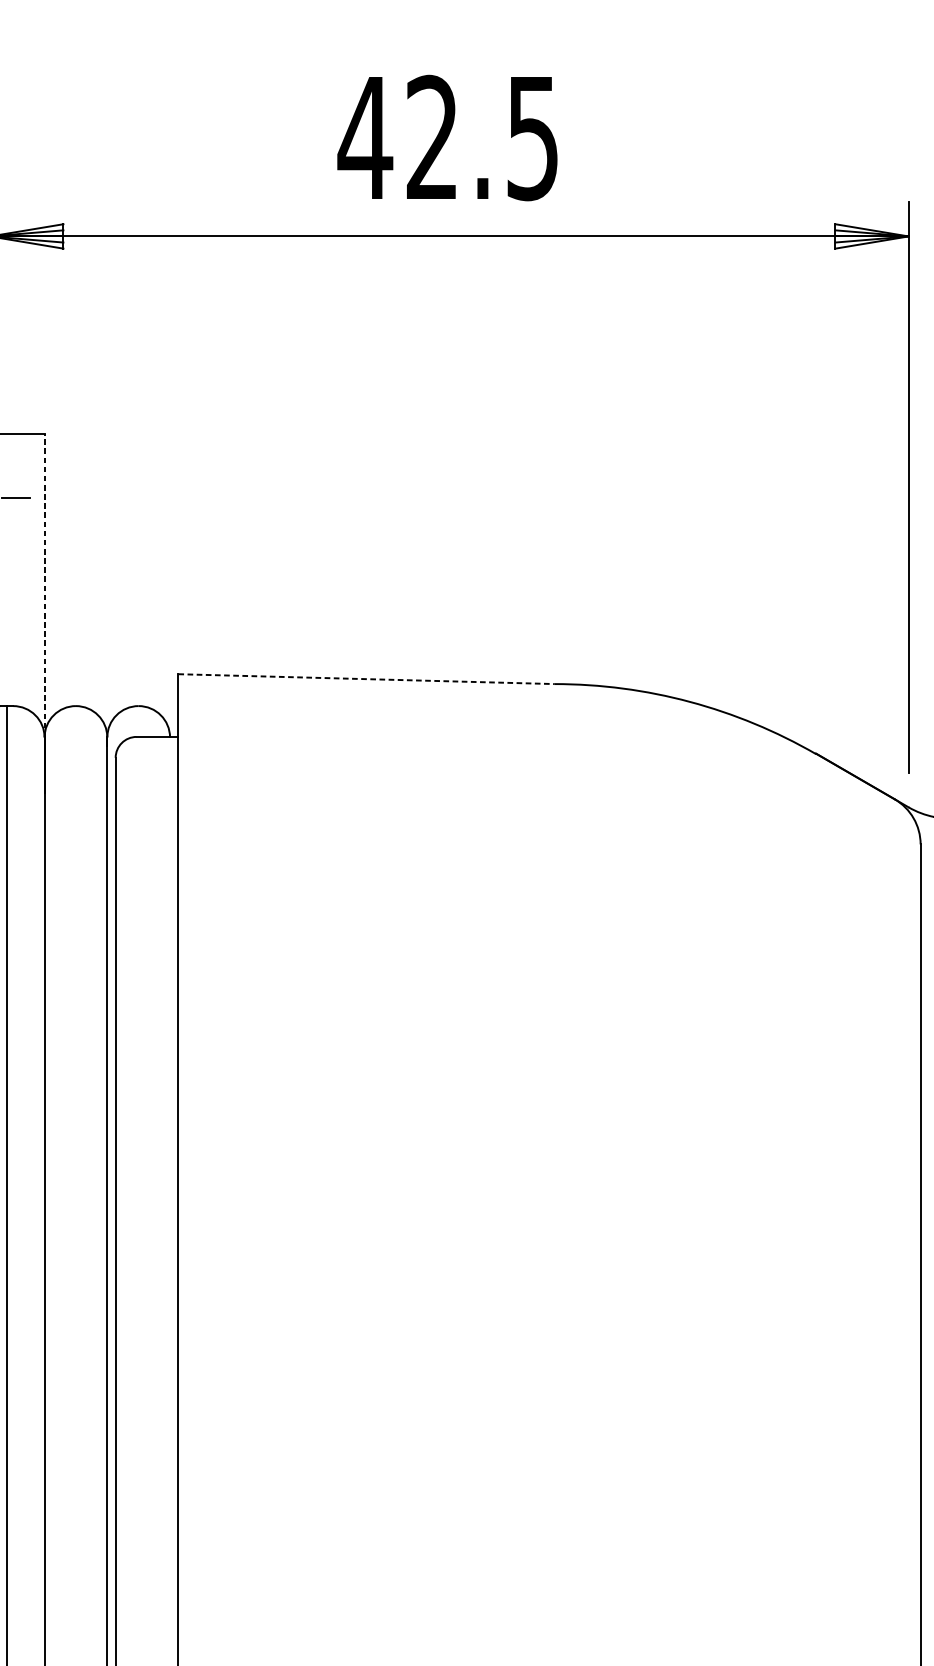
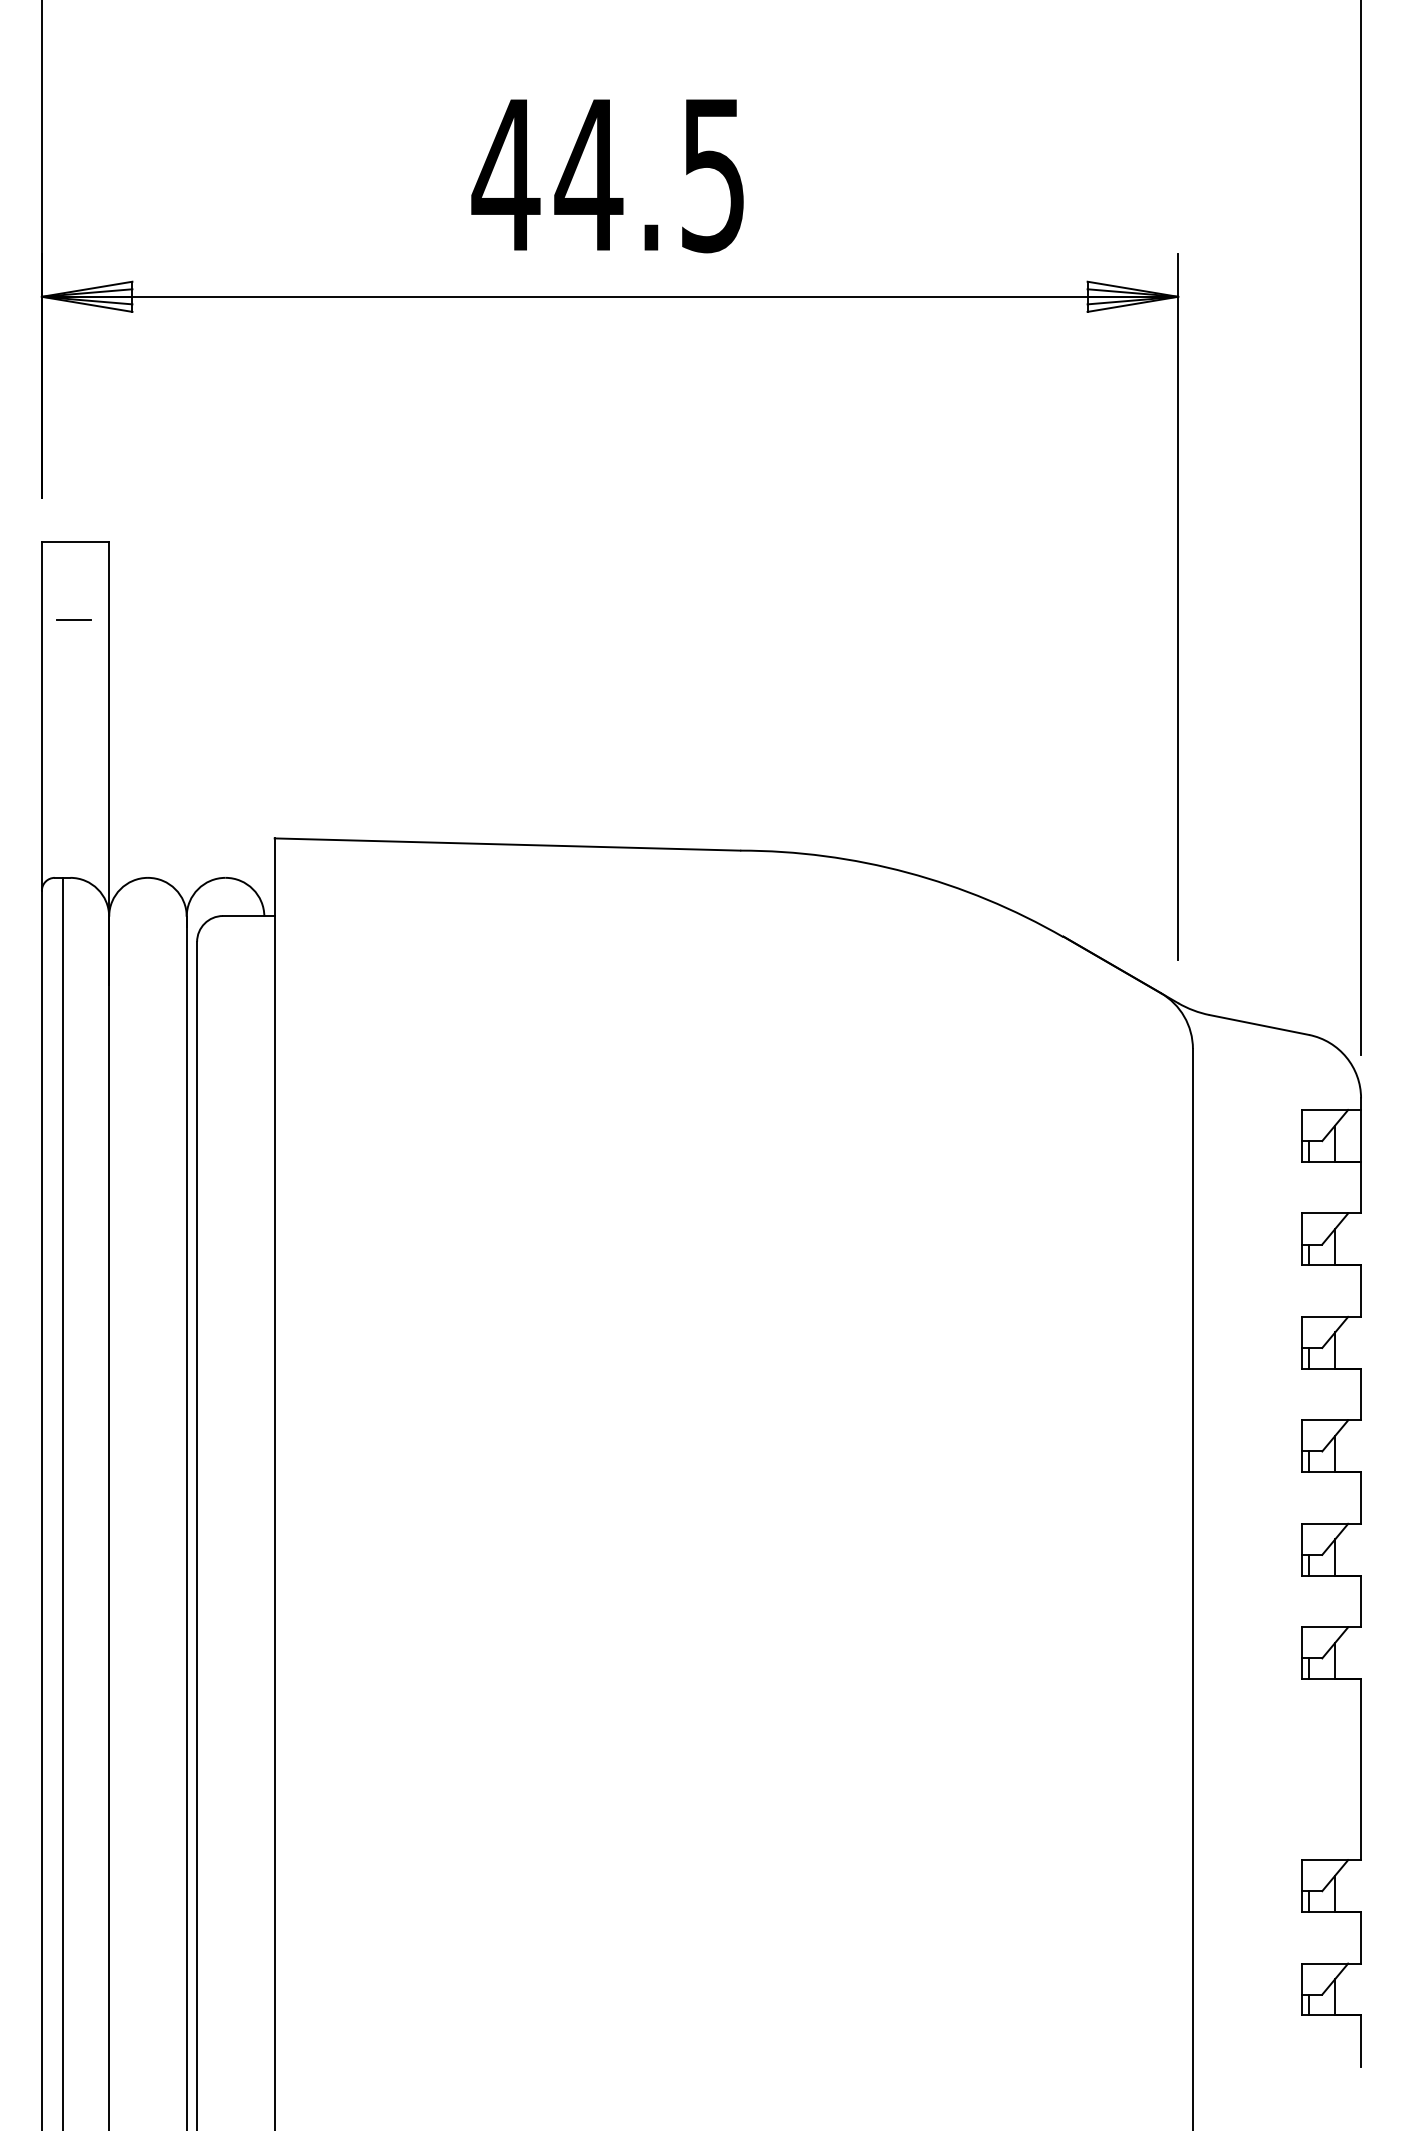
text: (432, 136) -> (588, 173), 42.5 -> 44.5
line: (44, 586) -> (109, 729), dashed -> solid
line: (366, 679) -> (507, 844), dashed -> solid

